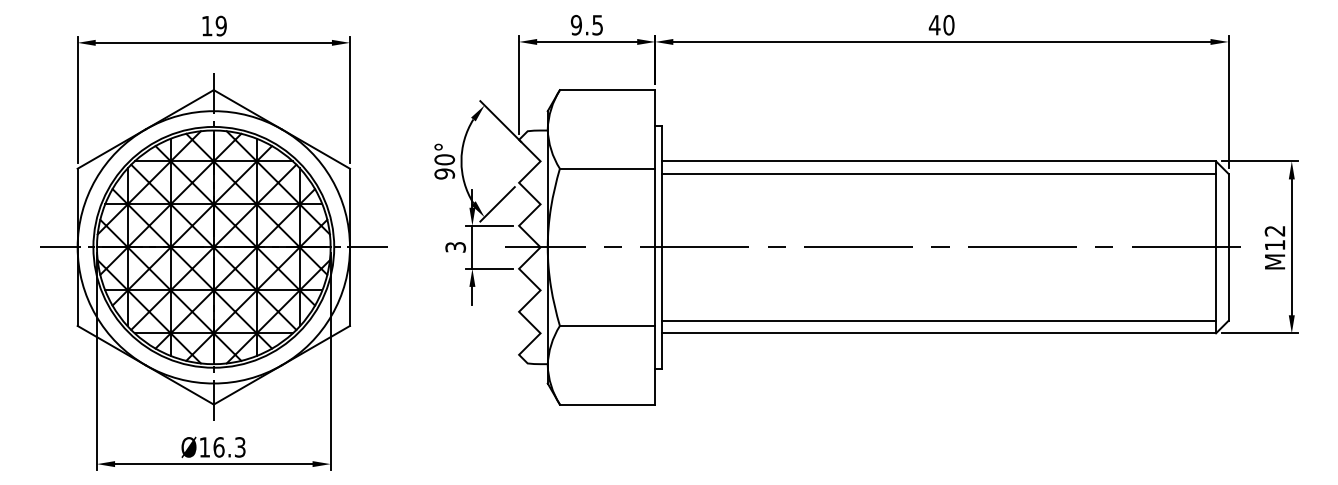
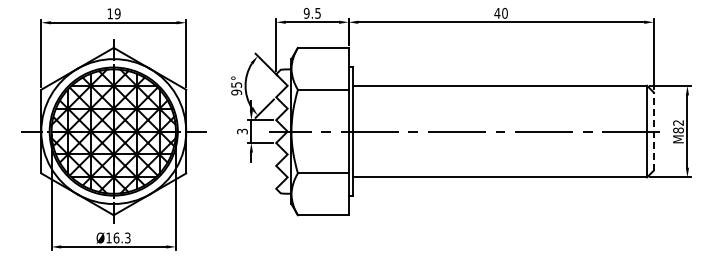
text: (444, 158) -> (236, 84), 90° -> 95°
line: (938, 173) -> (499, 92), removed
text: (1275, 245) -> (678, 130), M12 -> M82
line: (1228, 247) -> (653, 131), solid -> dashed
line: (938, 320) -> (499, 170), removed

